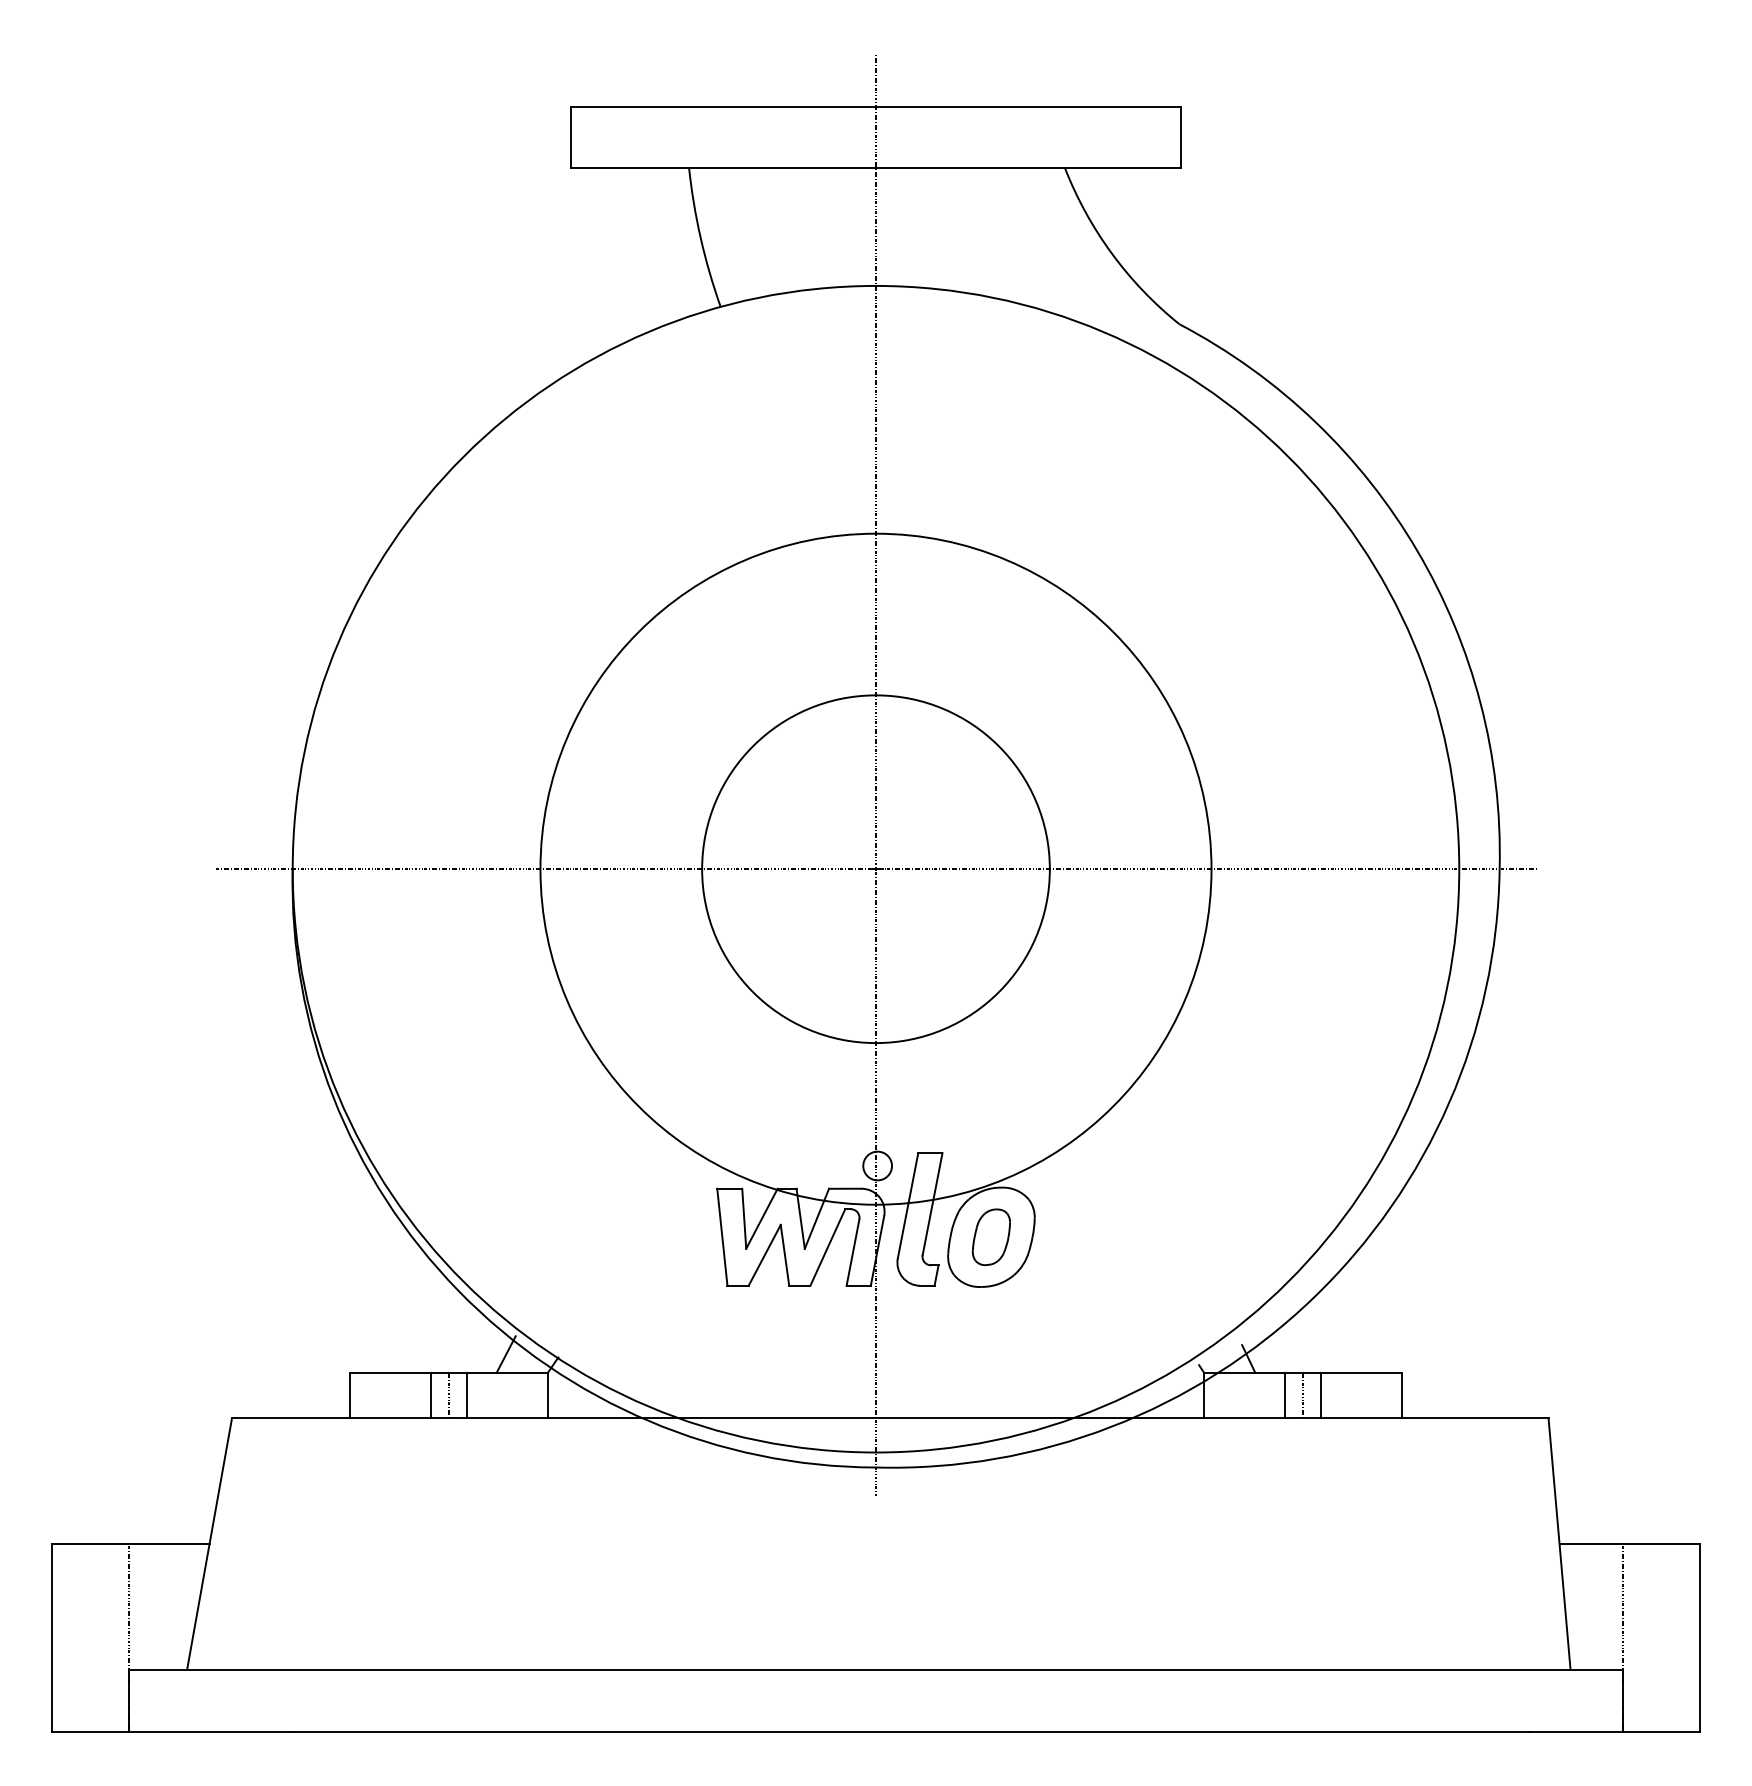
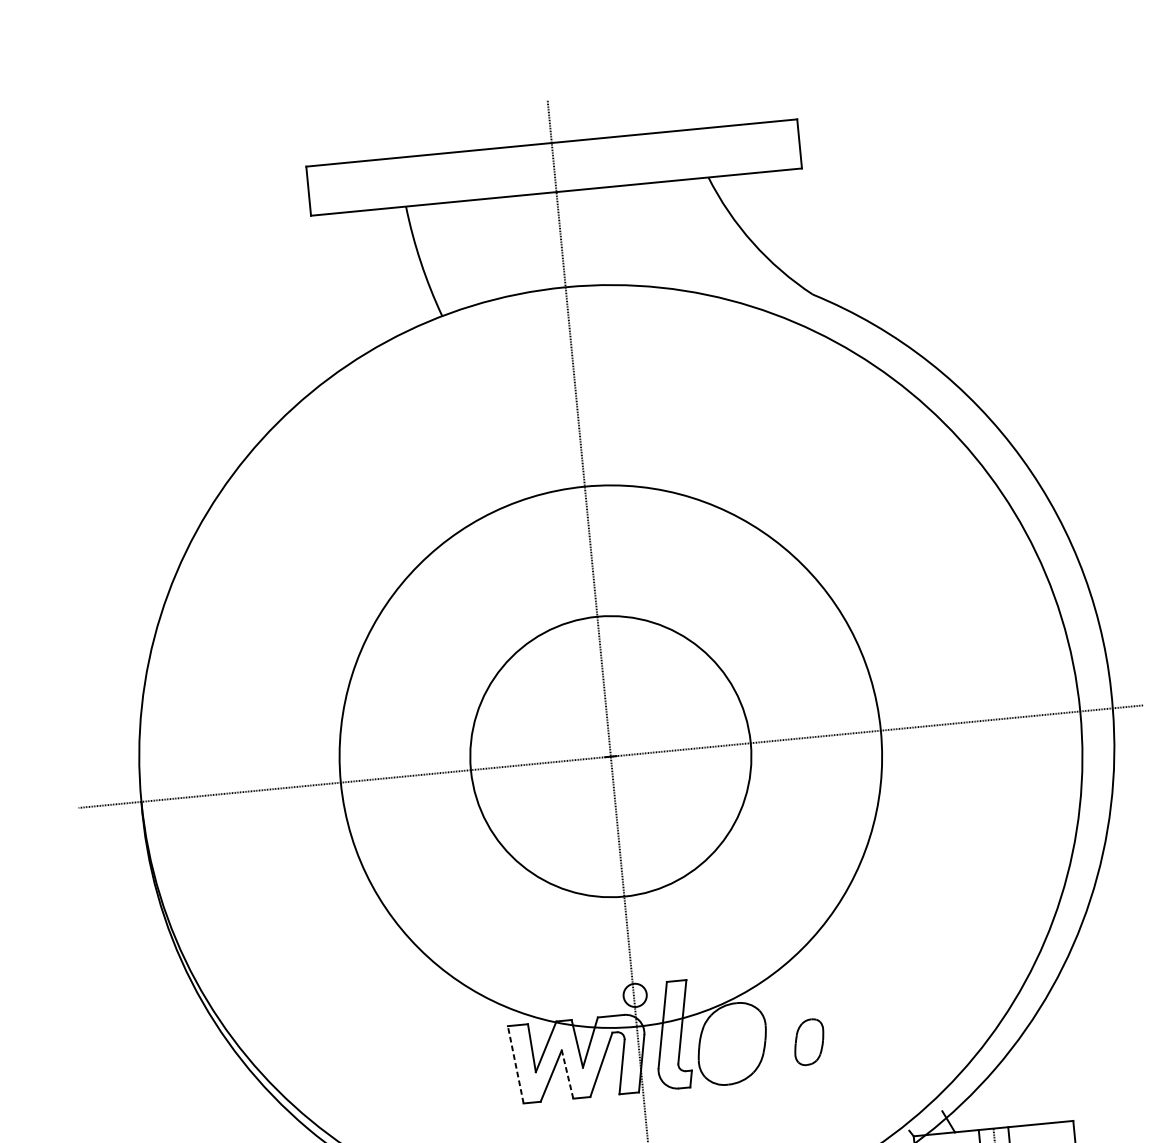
line: (722, 1237) -> (515, 1064), solid -> dashed
part: (990, 1237) -> (808, 1042), moved
line: (785, 1255) -> (567, 1074), solid -> dashed

